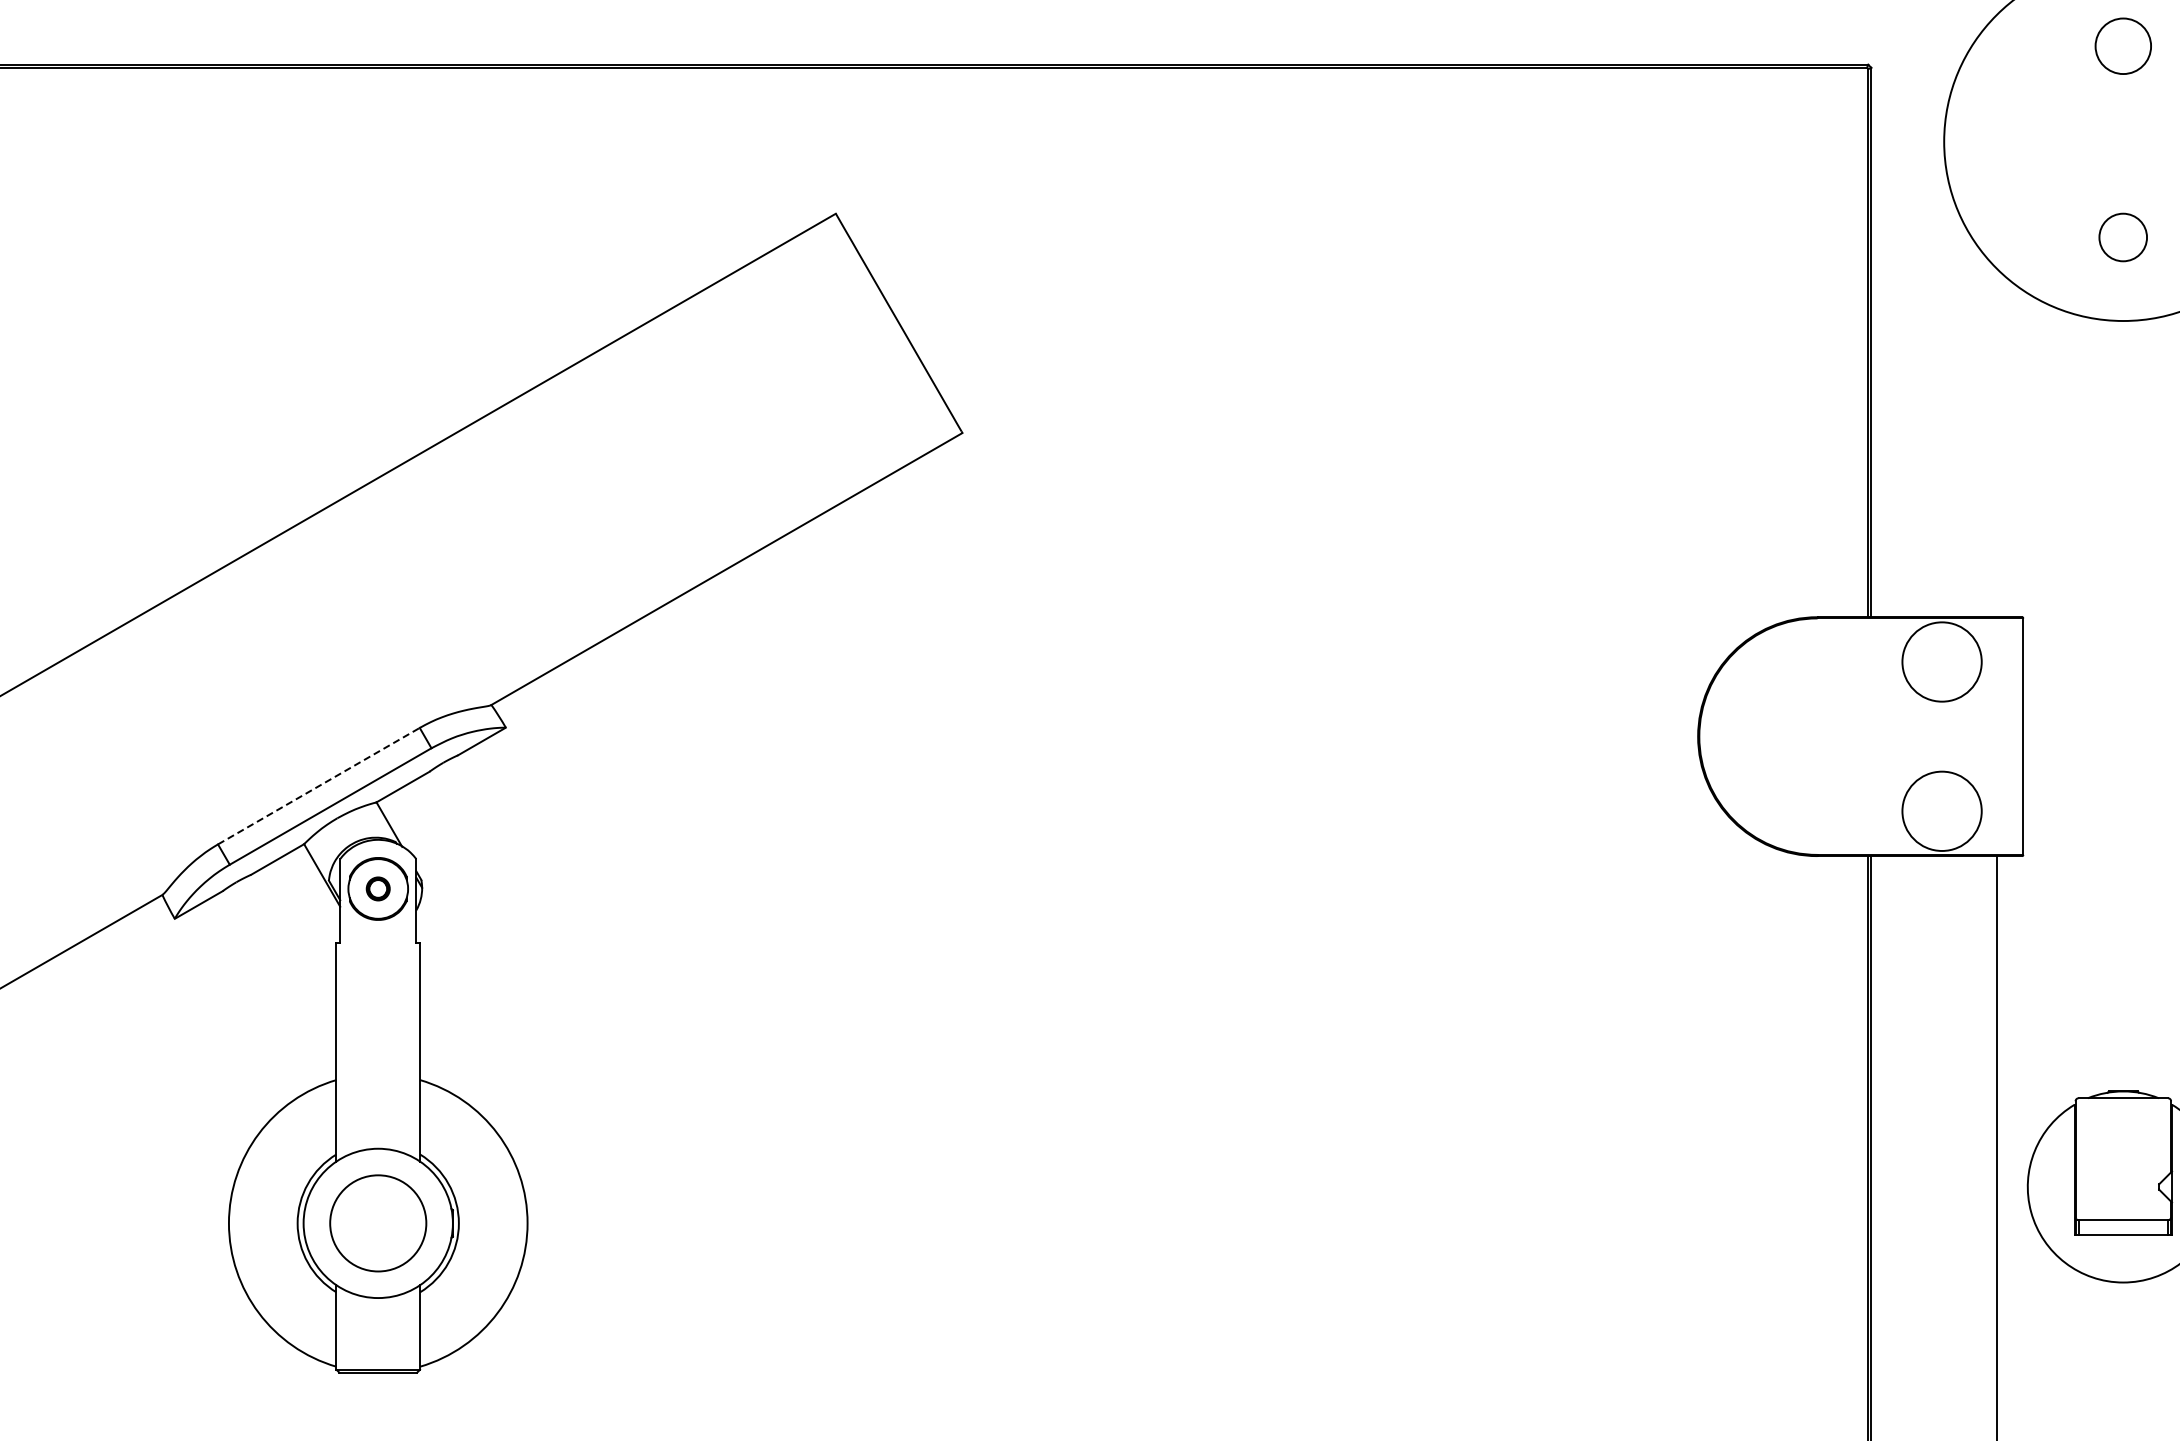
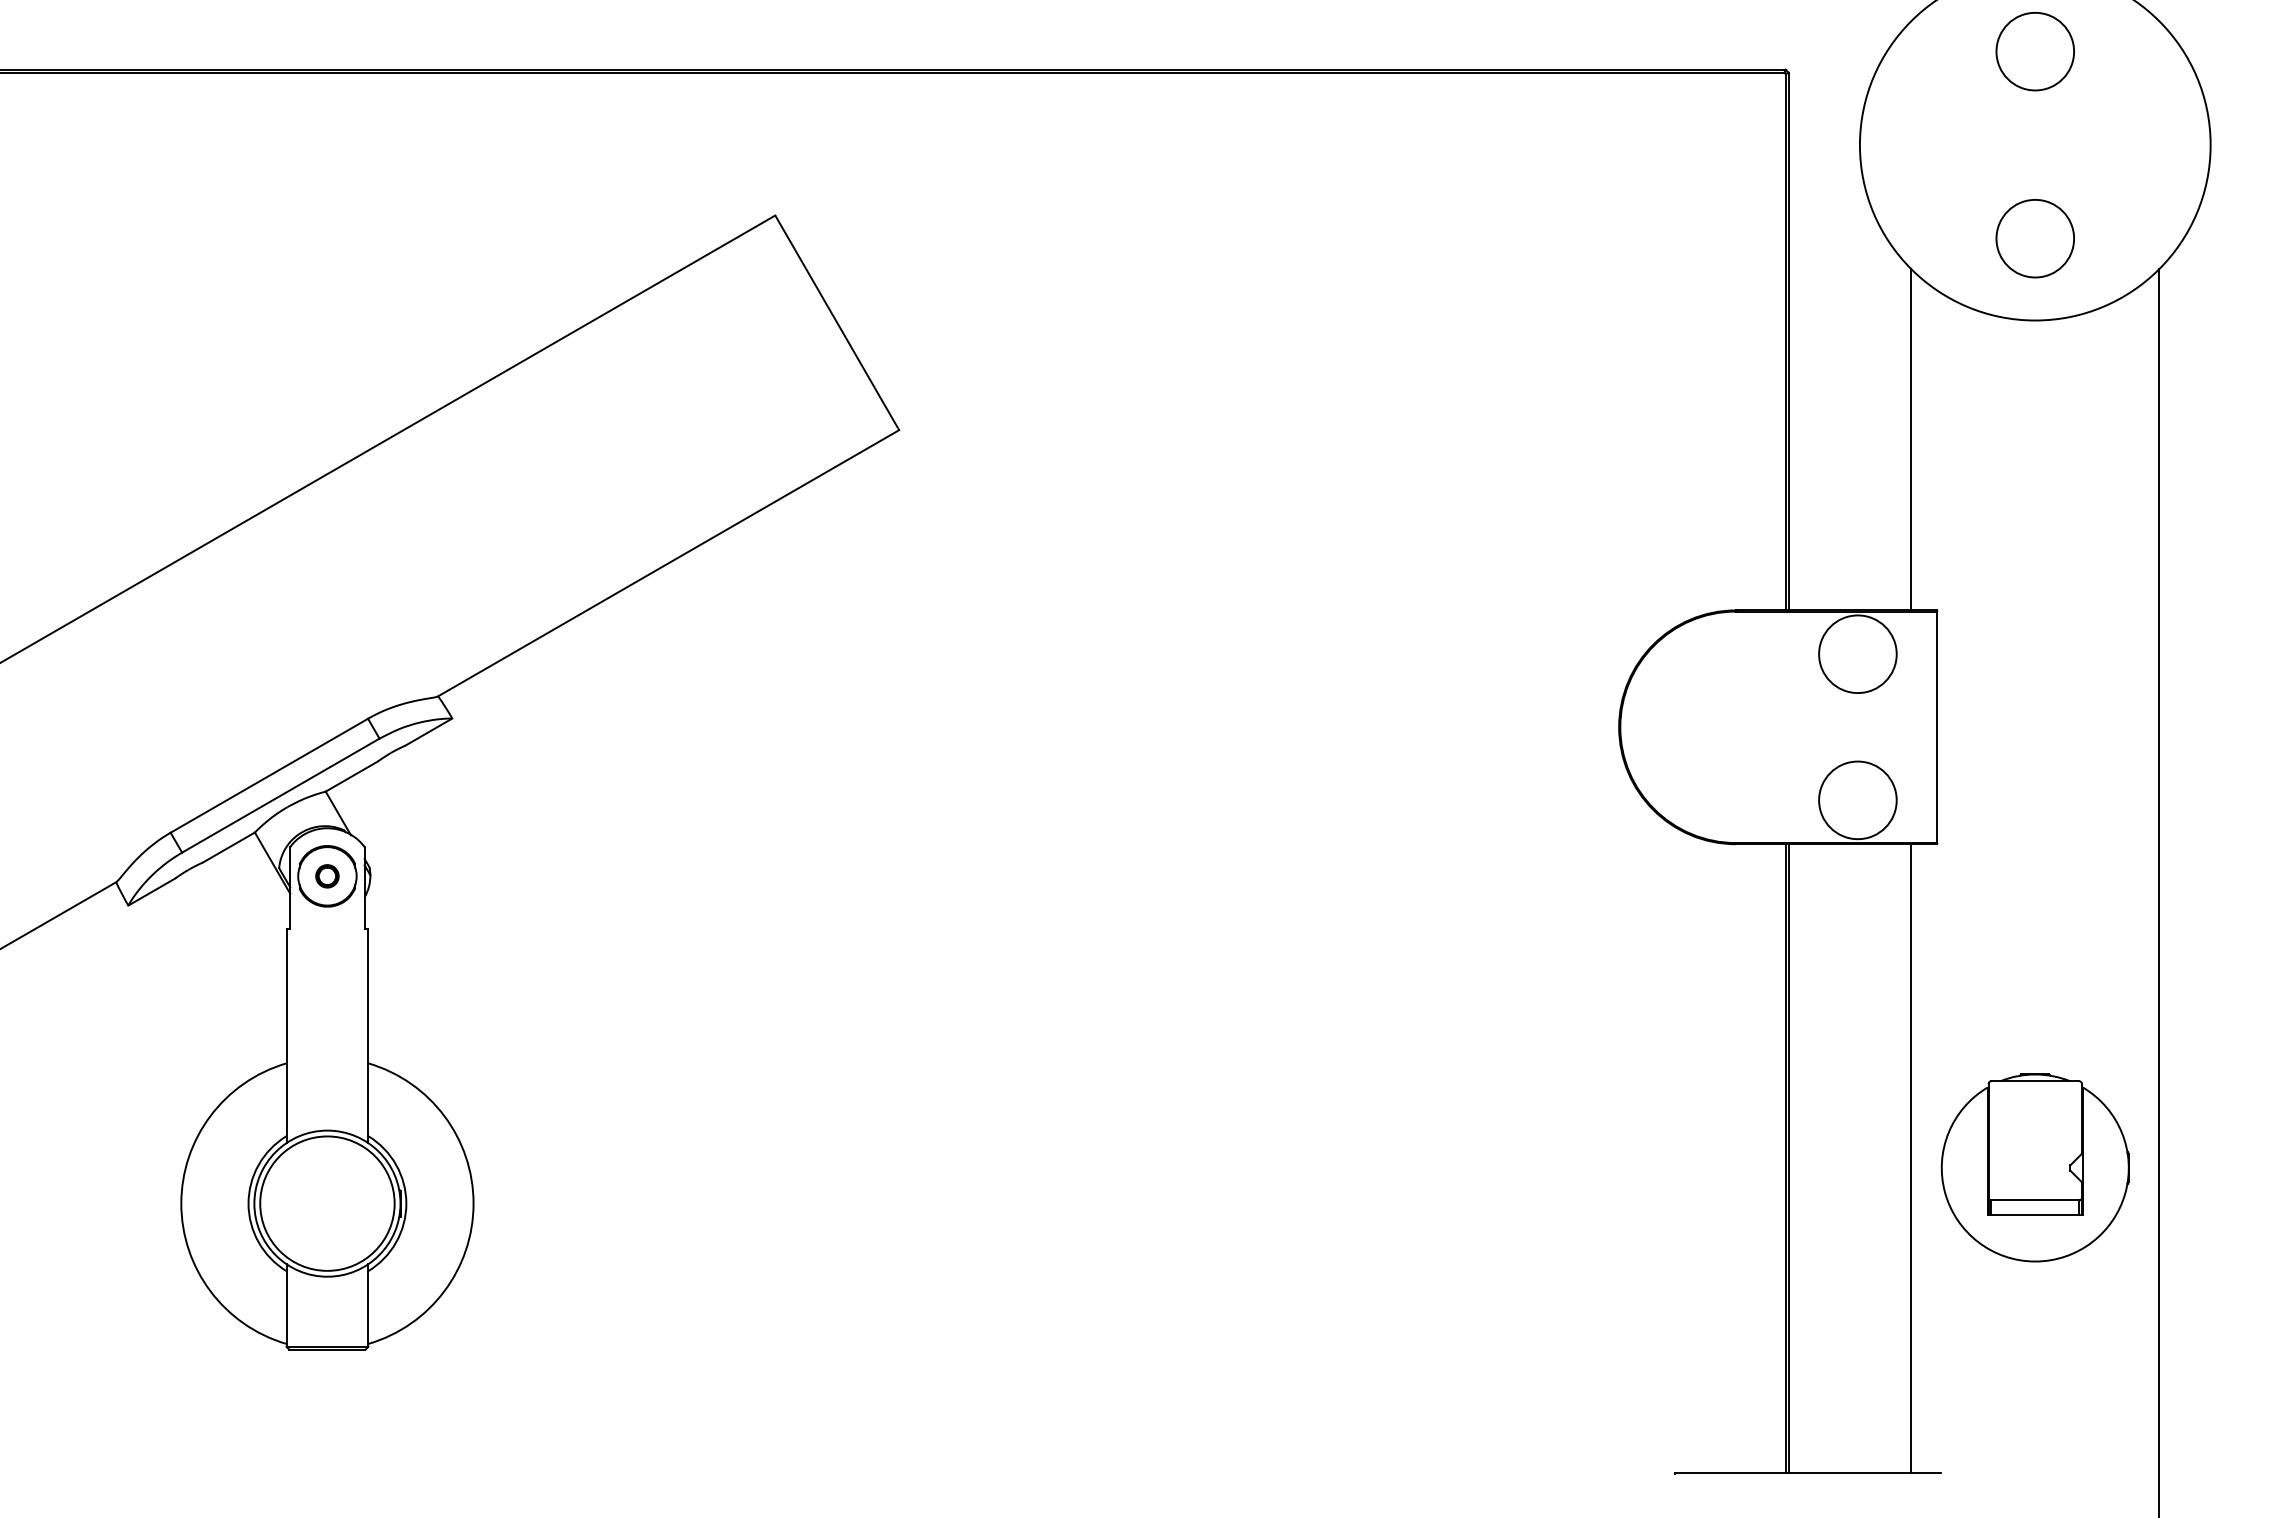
circle: (2123, 46) -> (2035, 51), size x1.43
circle: (2122, 237) -> (2034, 238), size x1.67
line: (1996, 442) -> (1911, 439), added
line: (319, 785) -> (269, 775), dashed -> solid
circle: (378, 1223) -> (327, 1203), size x1.43

